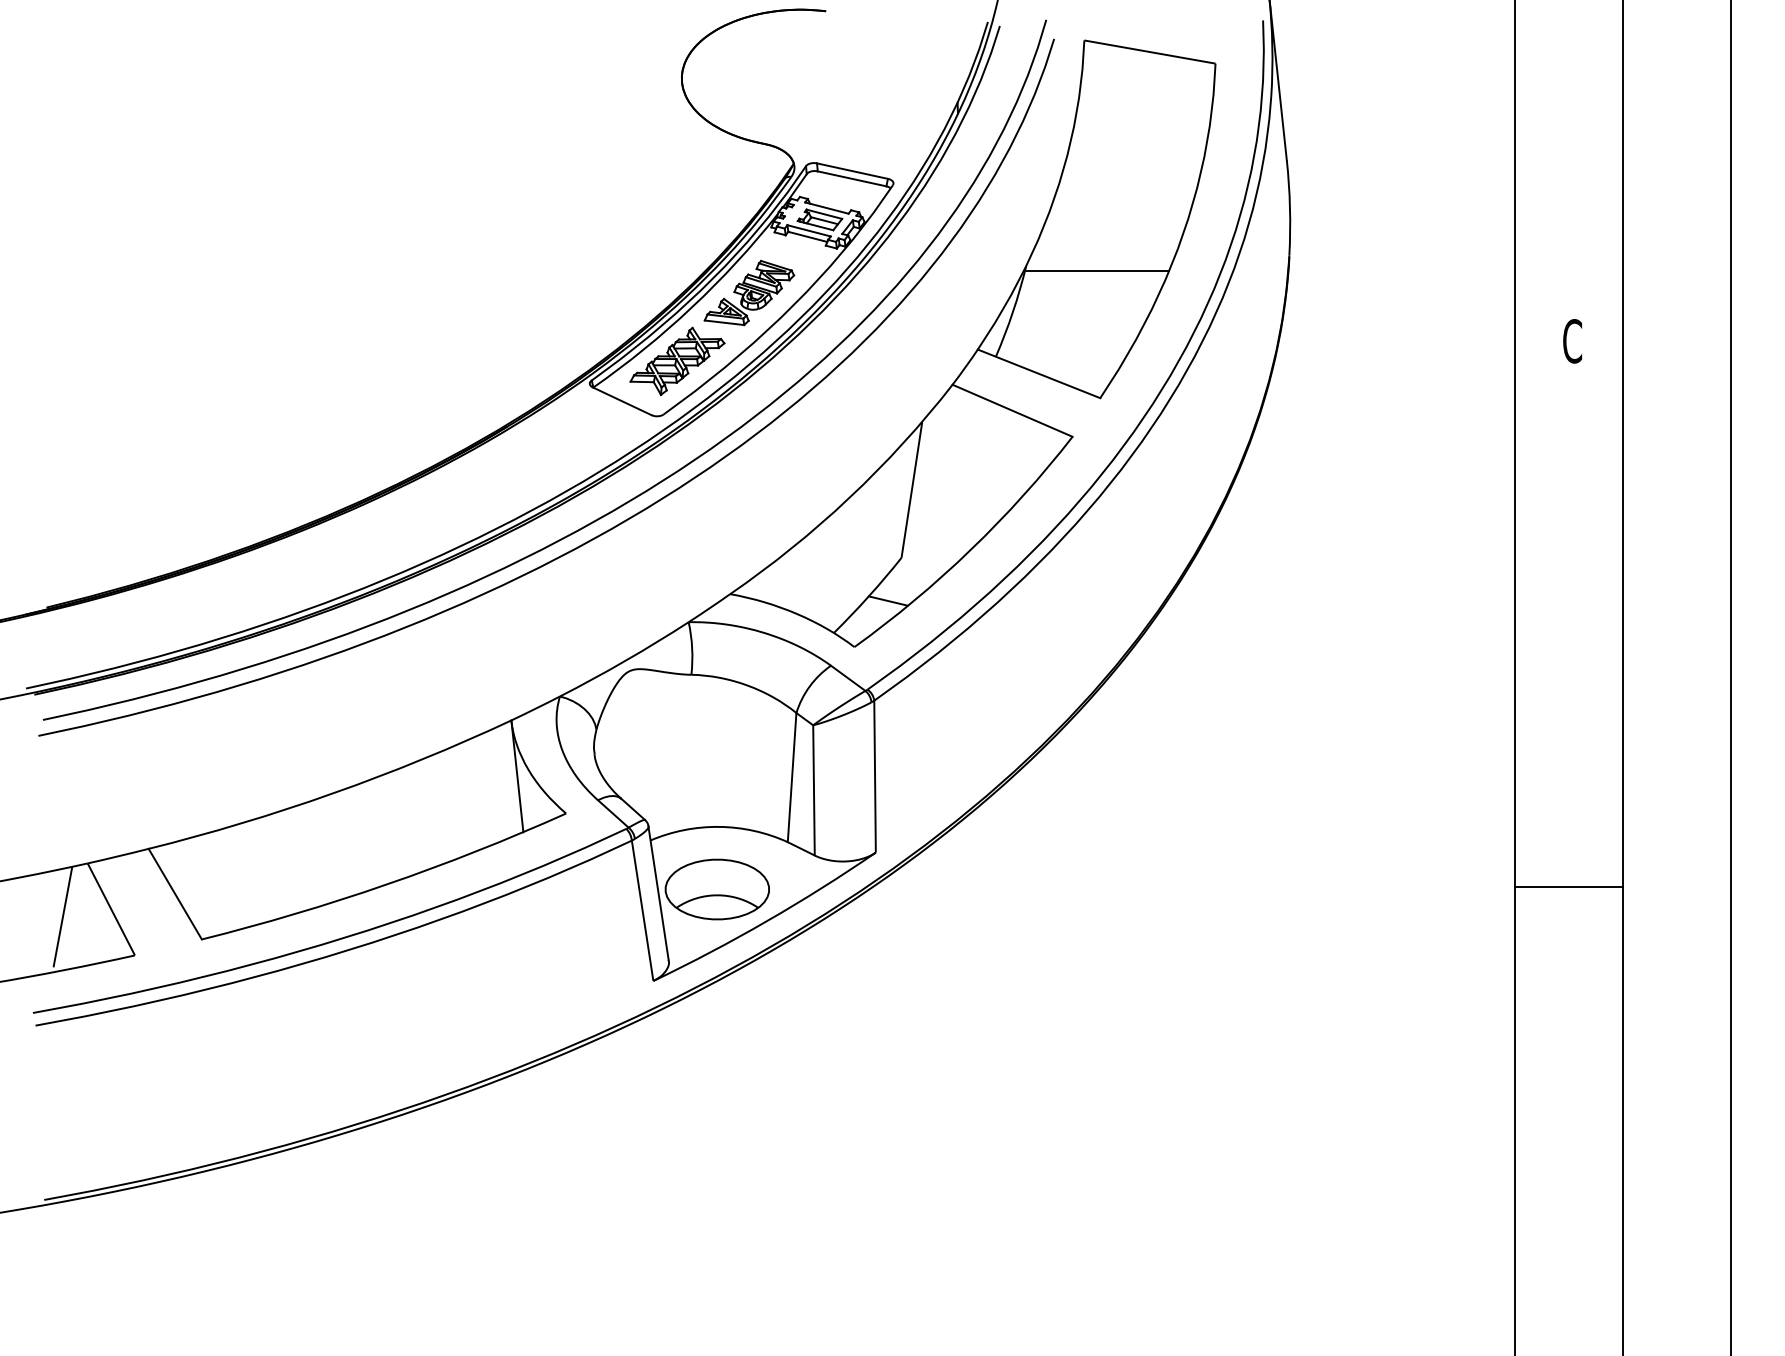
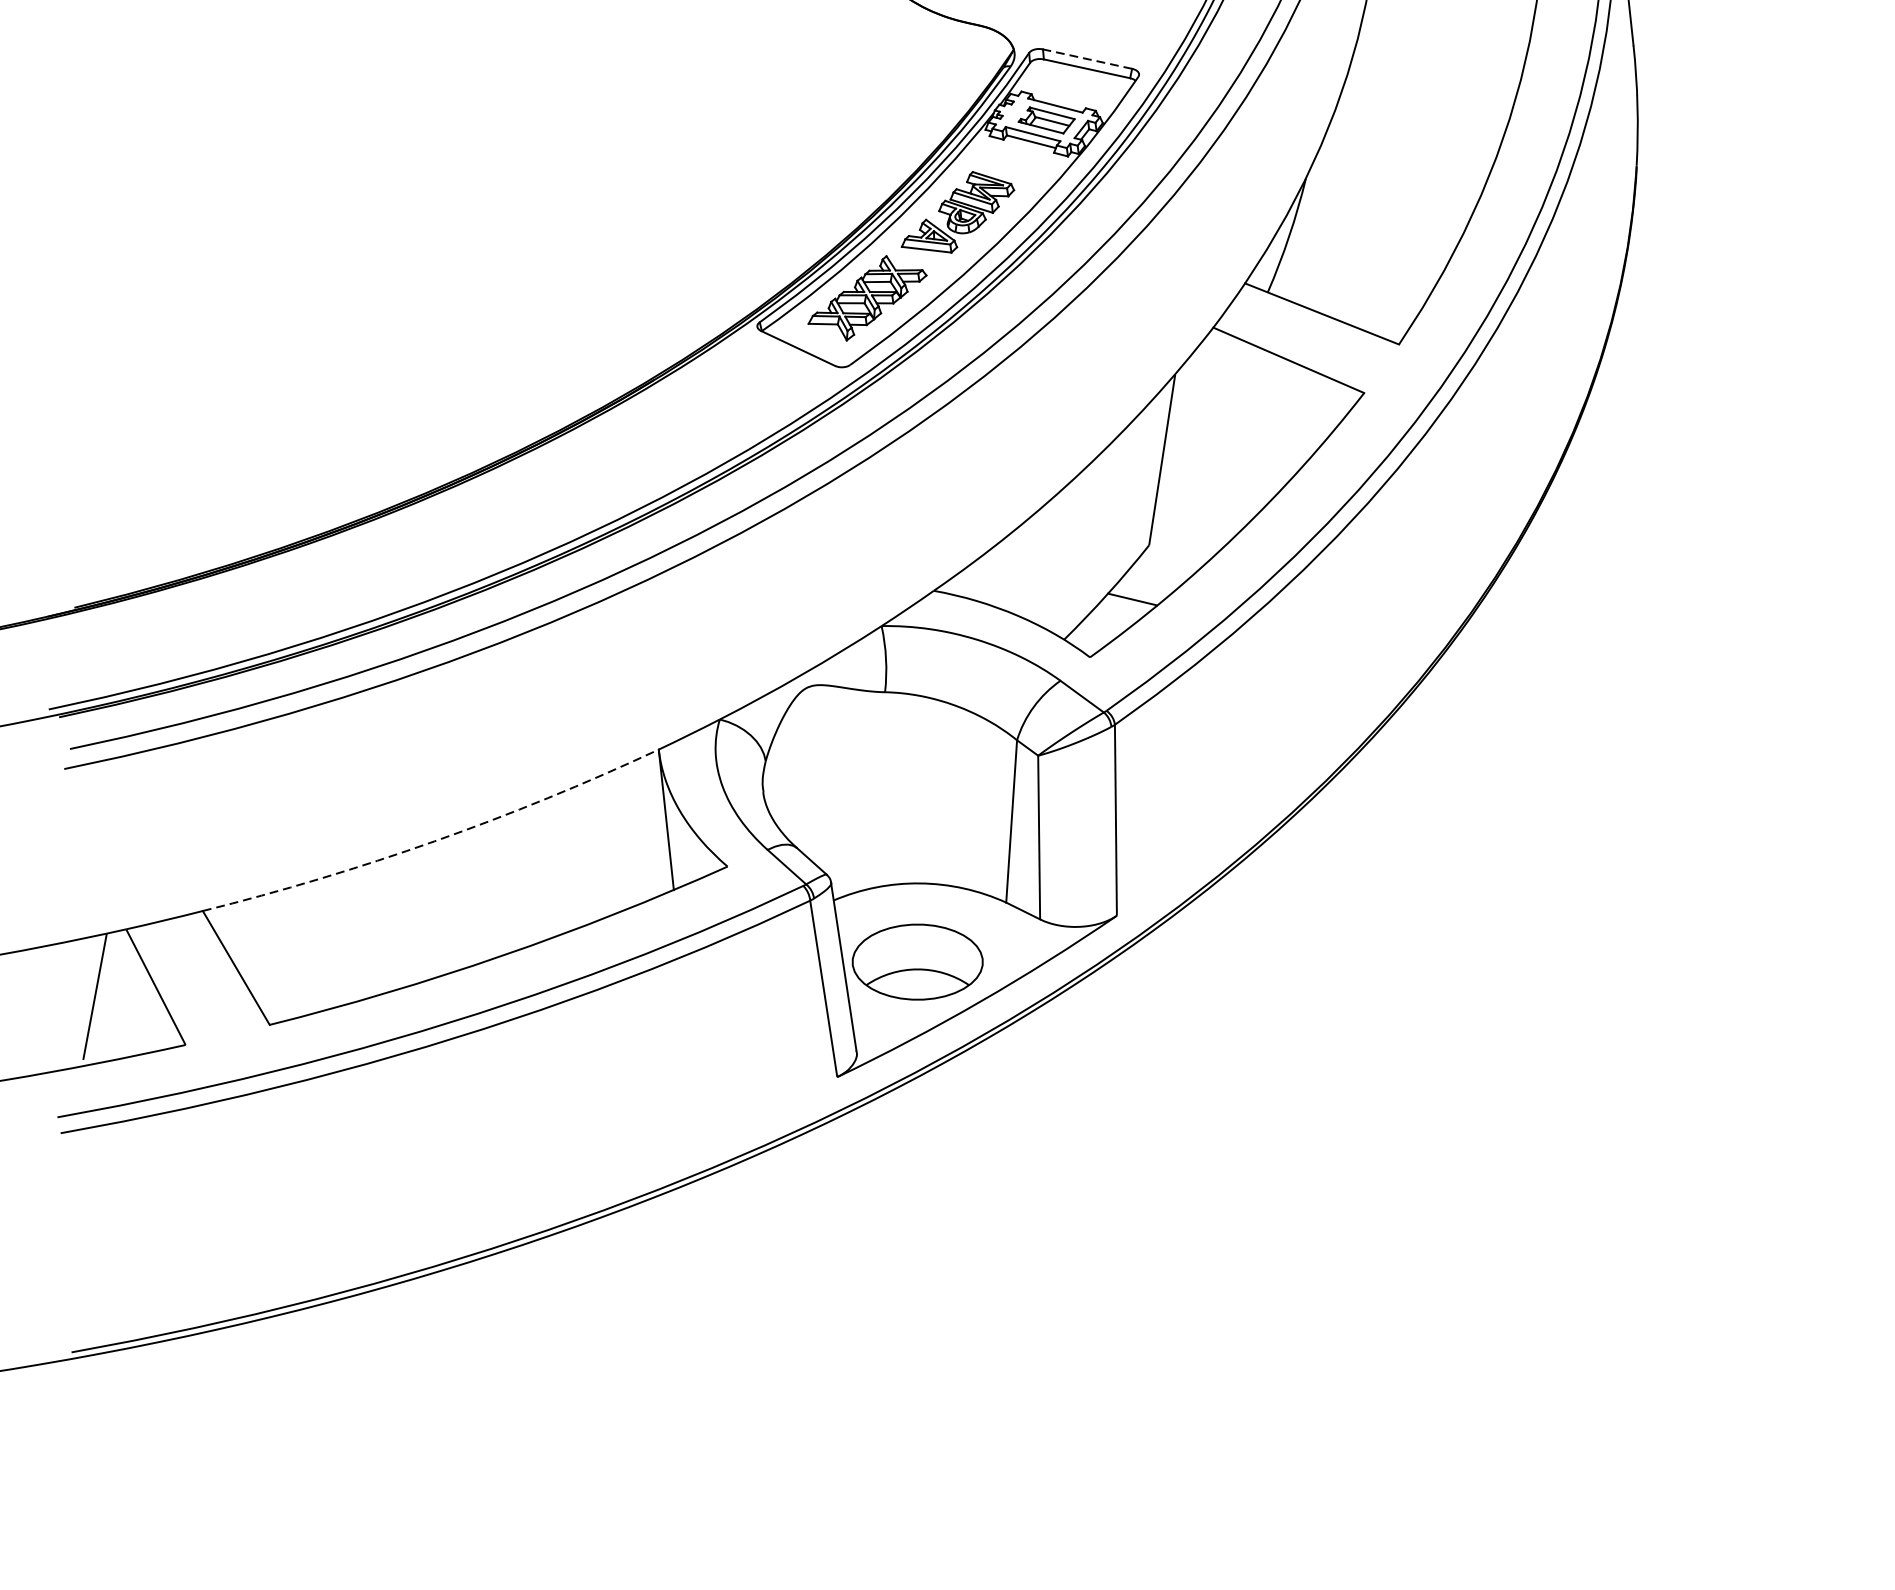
line: (852, 171) -> (1087, 59), solid -> dashed
line: (1097, 270) -> (1395, 184), removed
arc: (333, 793) -> (435, 841), solid -> dashed

